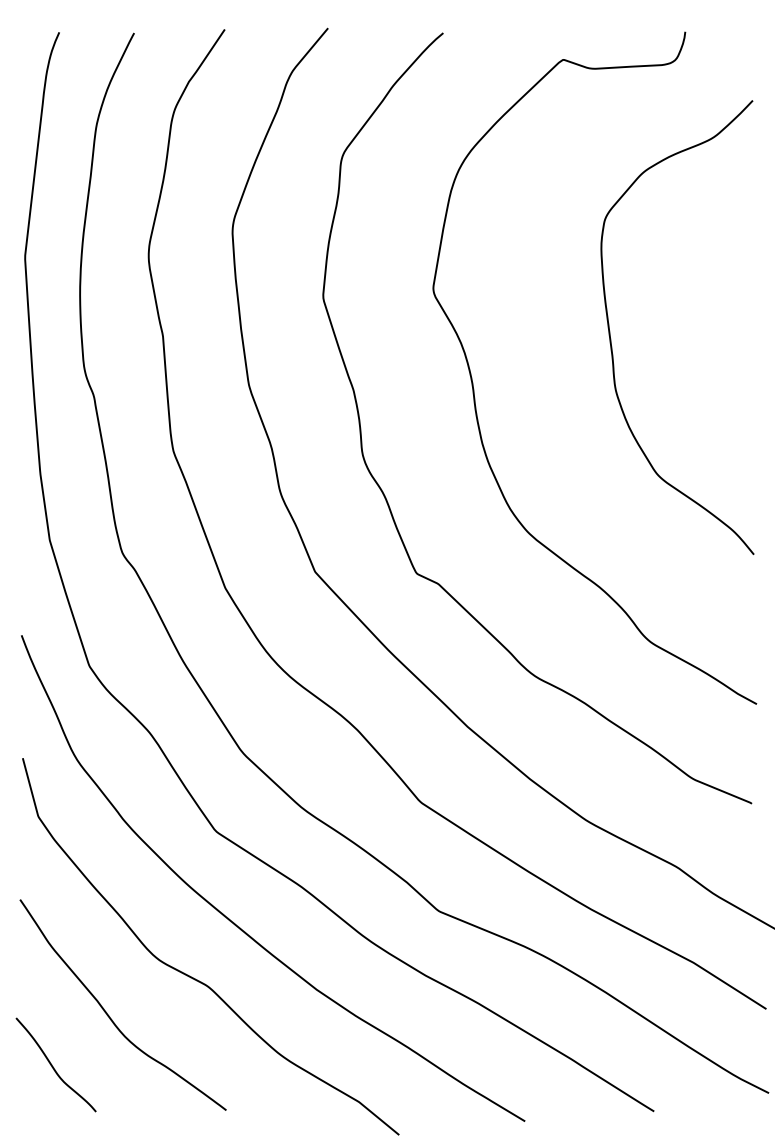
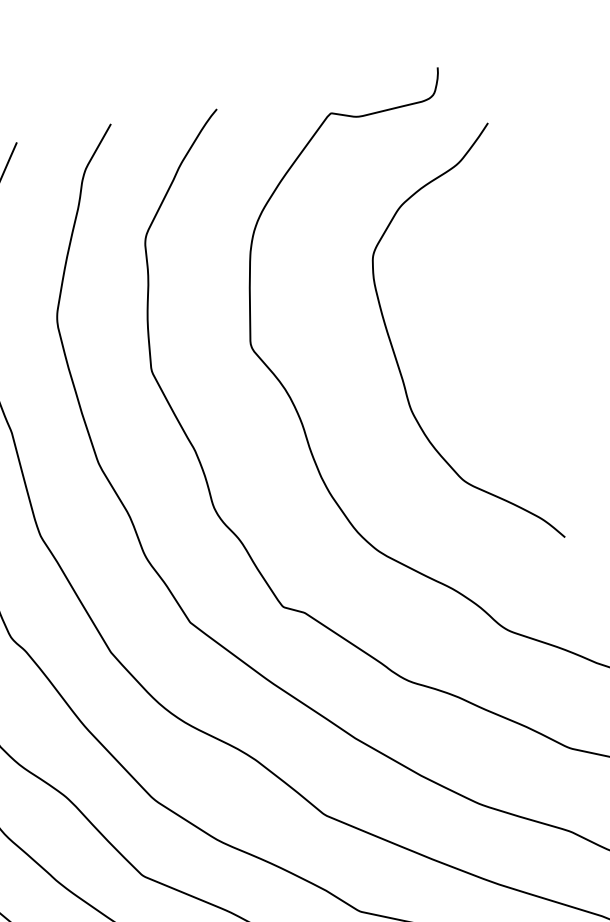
curve: (611, 338) -> (398, 363), moved

